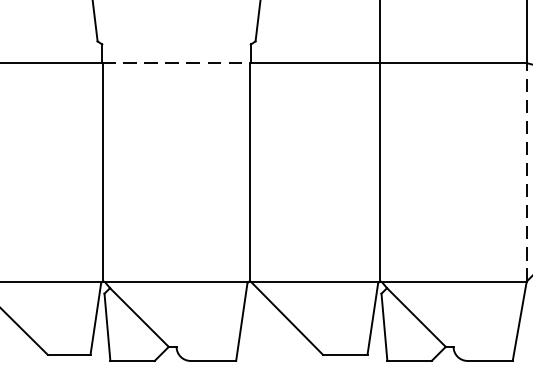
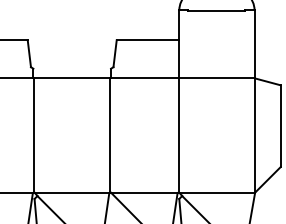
line: (177, 63) -> (72, 78), dashed -> solid
line: (527, 172) -> (255, 135), dashed -> solid

